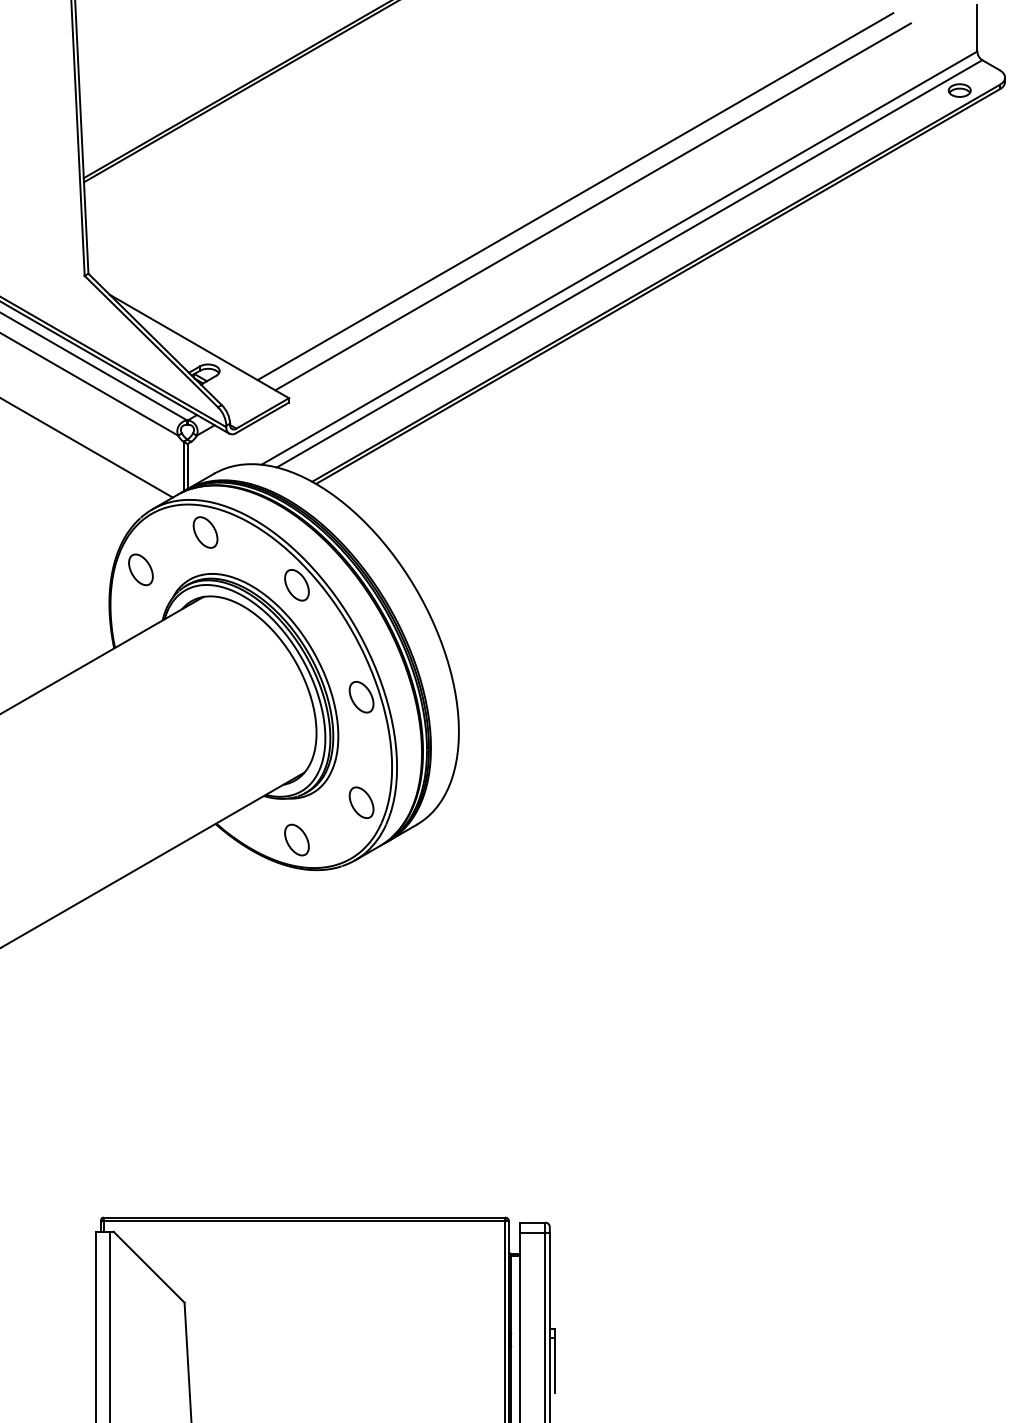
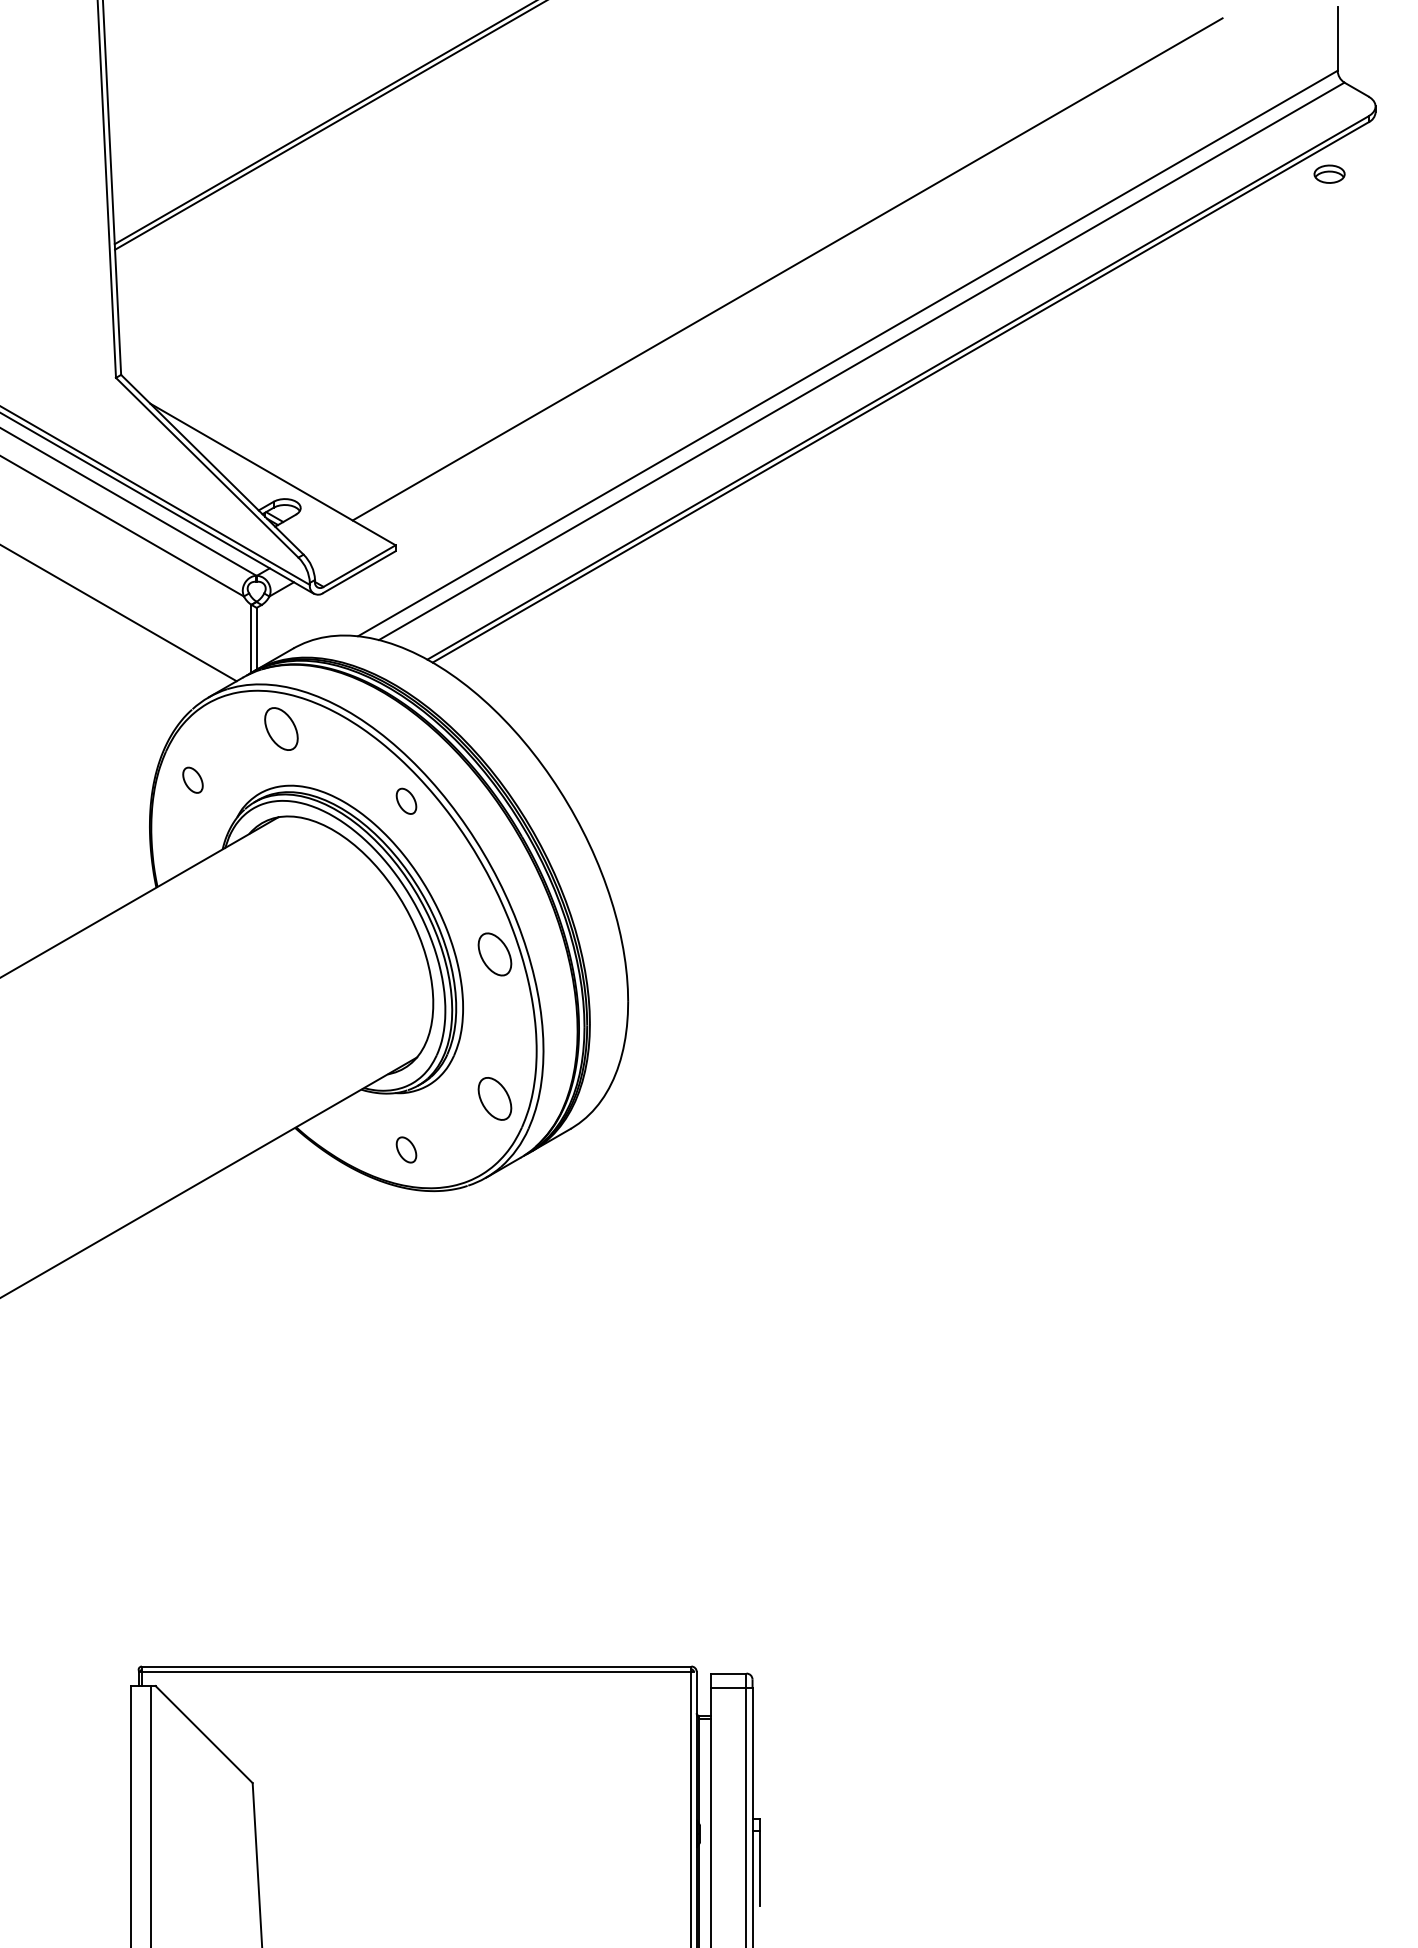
part: (959, 90) -> (1329, 173), moved
line: (592, 206) -> (811, 283), removed
part: (140, 570) -> (192, 780), size x0.6
part: (296, 585) -> (406, 801), size x0.6
part: (296, 839) -> (406, 1149), size x0.6

